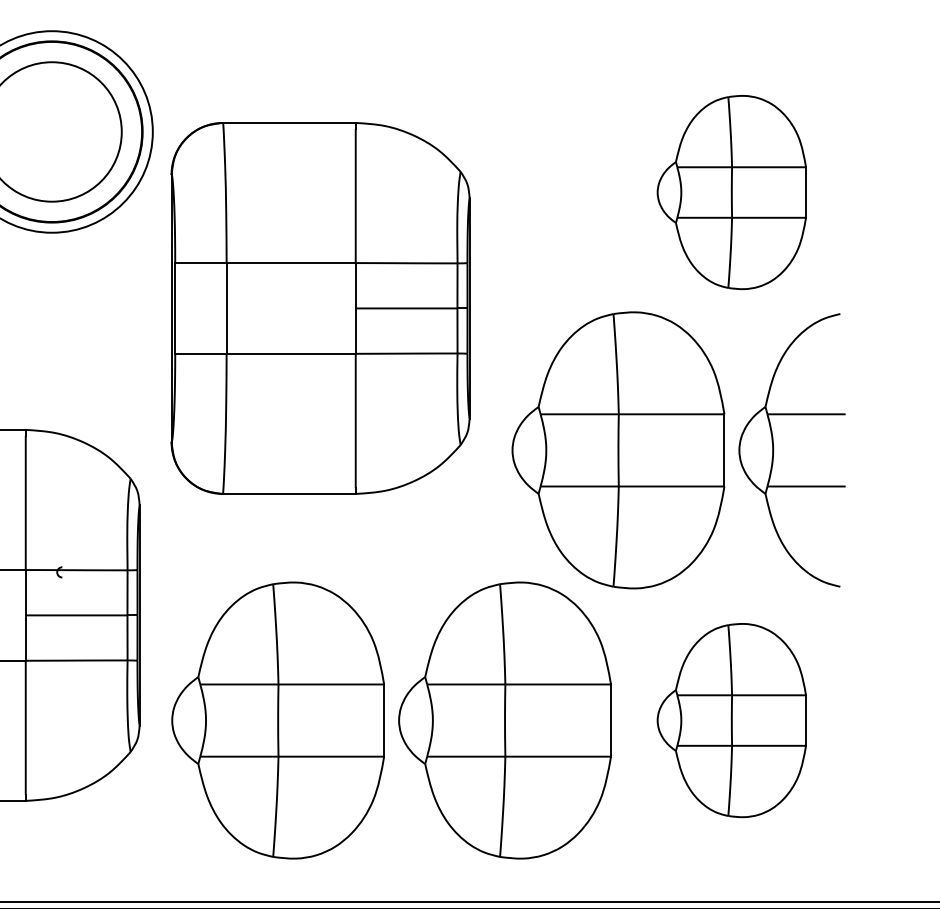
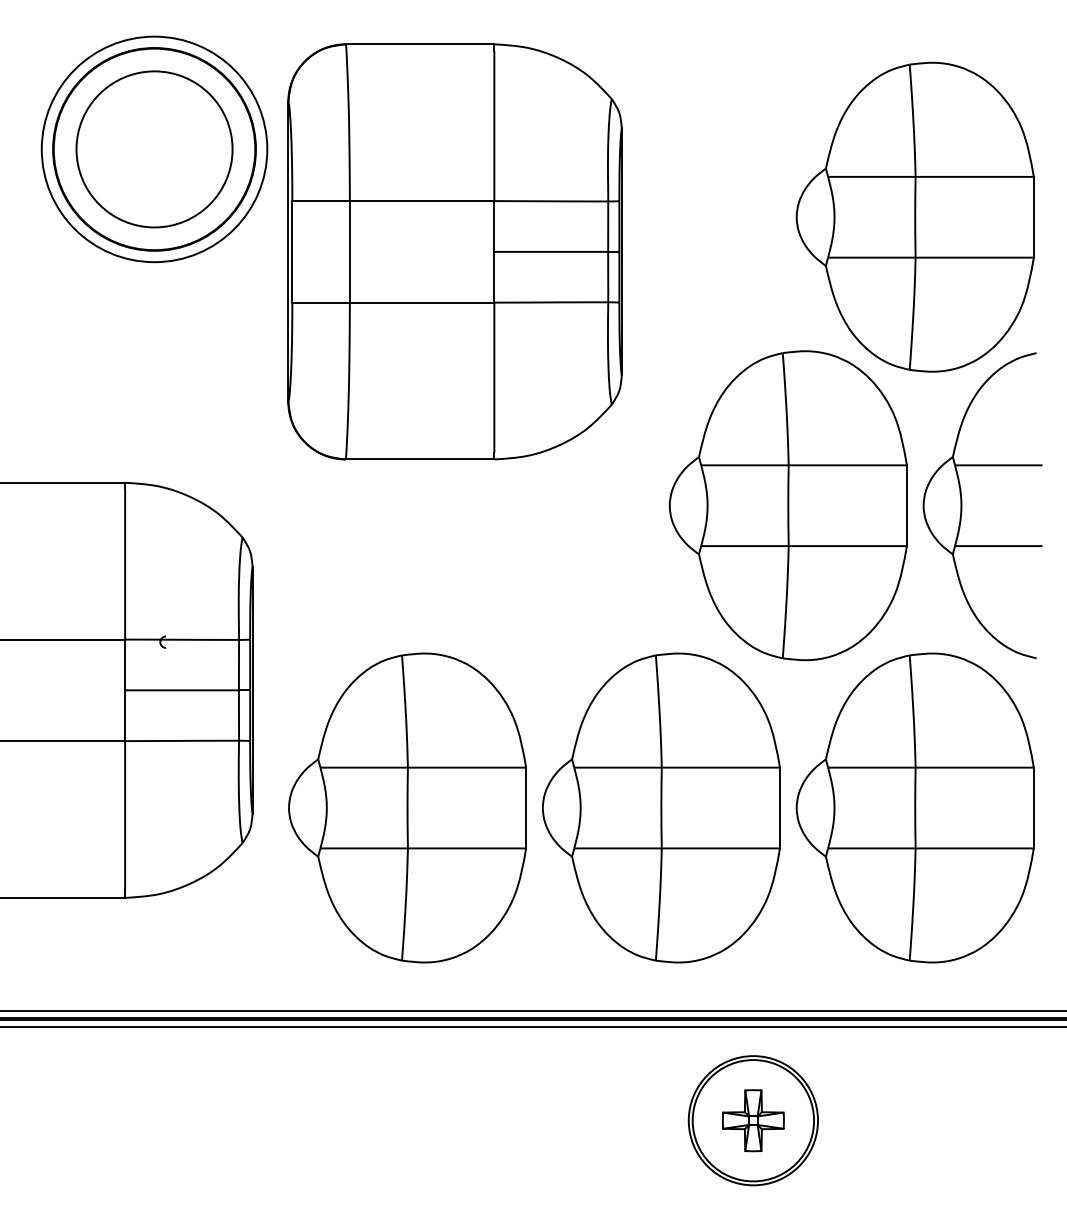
part: (731, 191) -> (914, 216), size x1.43
part: (320, 308) -> (454, 251), moved
part: (731, 720) -> (914, 807), size x1.43

